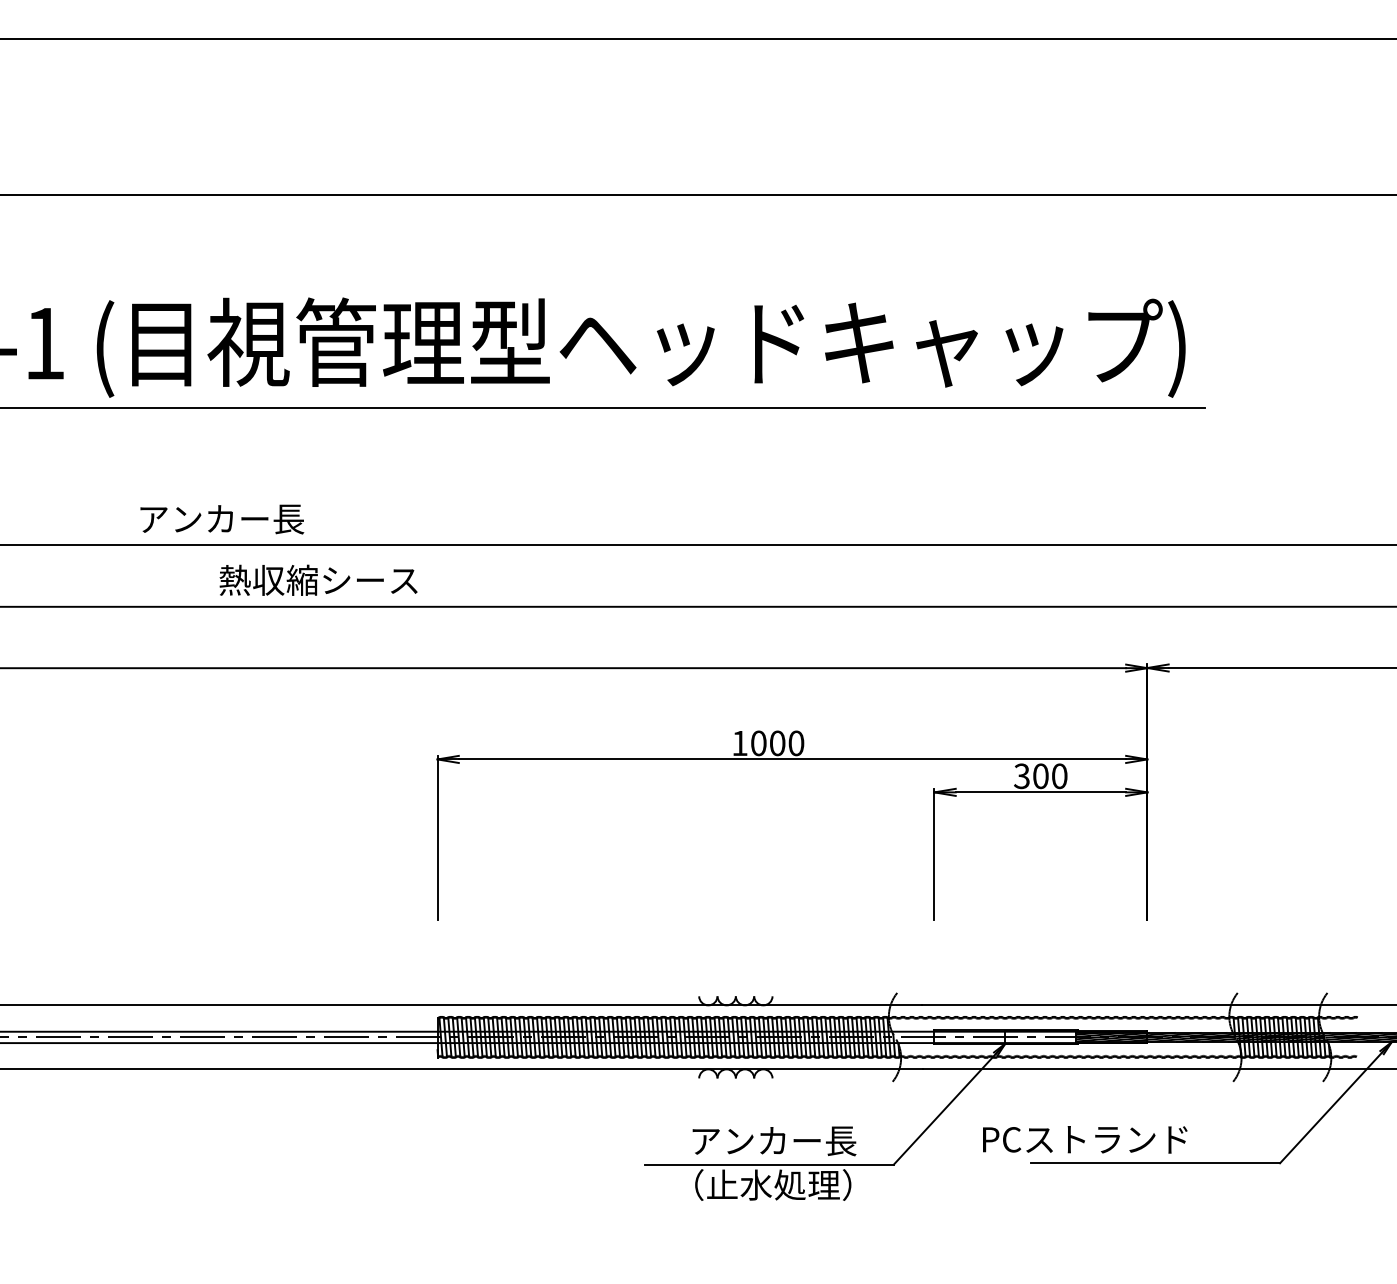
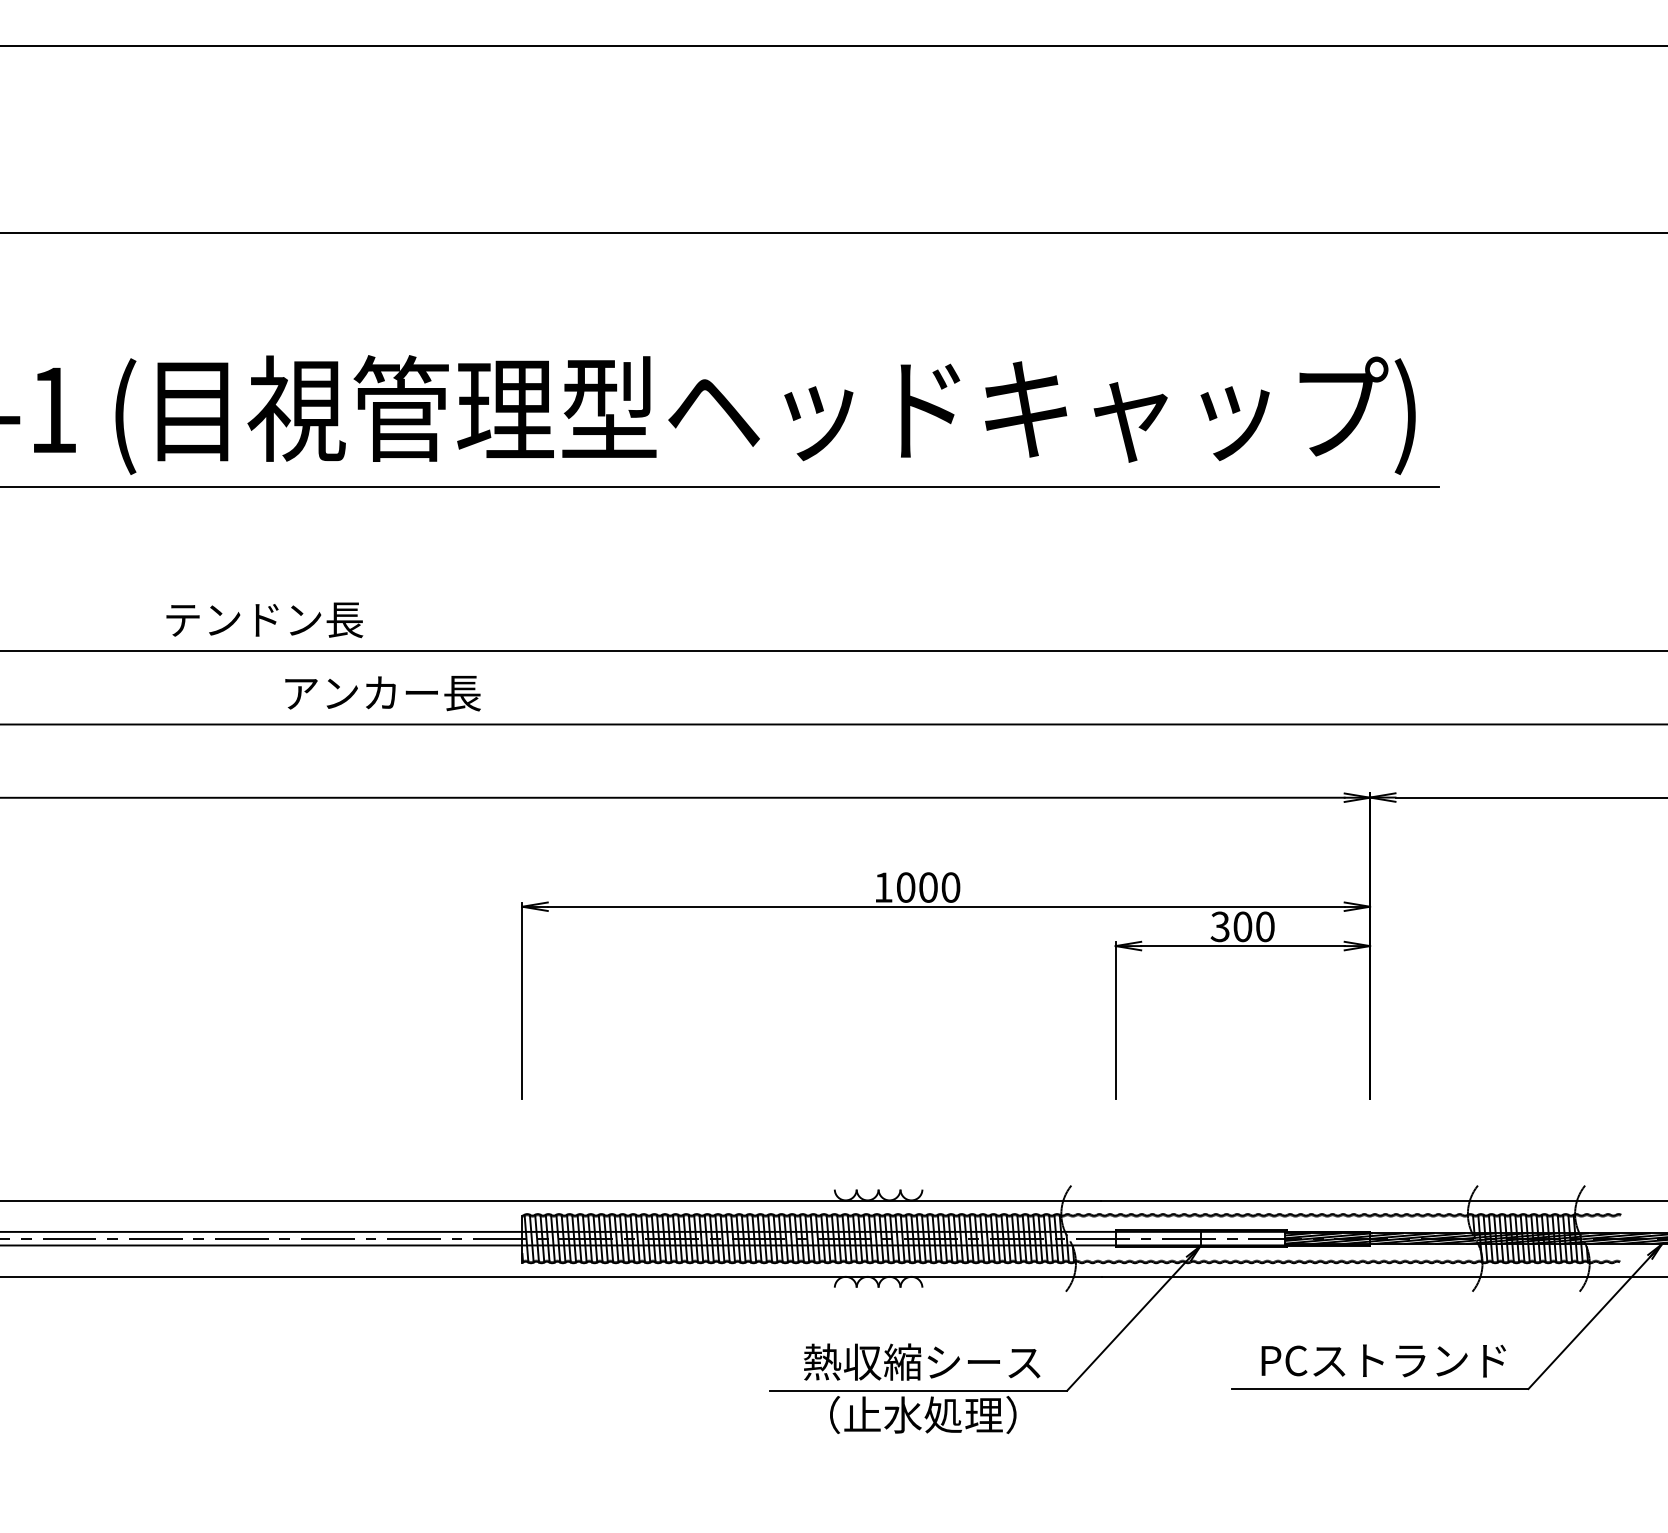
text: (204, 518) -> (243, 619), アンカー長 -> テンドン長
text: (318, 580) -> (380, 692), 熱収縮シース -> アンカー長
text: (1084, 1139) -> (1383, 1360), moved
text: (772, 1140) -> (922, 1361), アンカー長 -> 熱収縮シース

